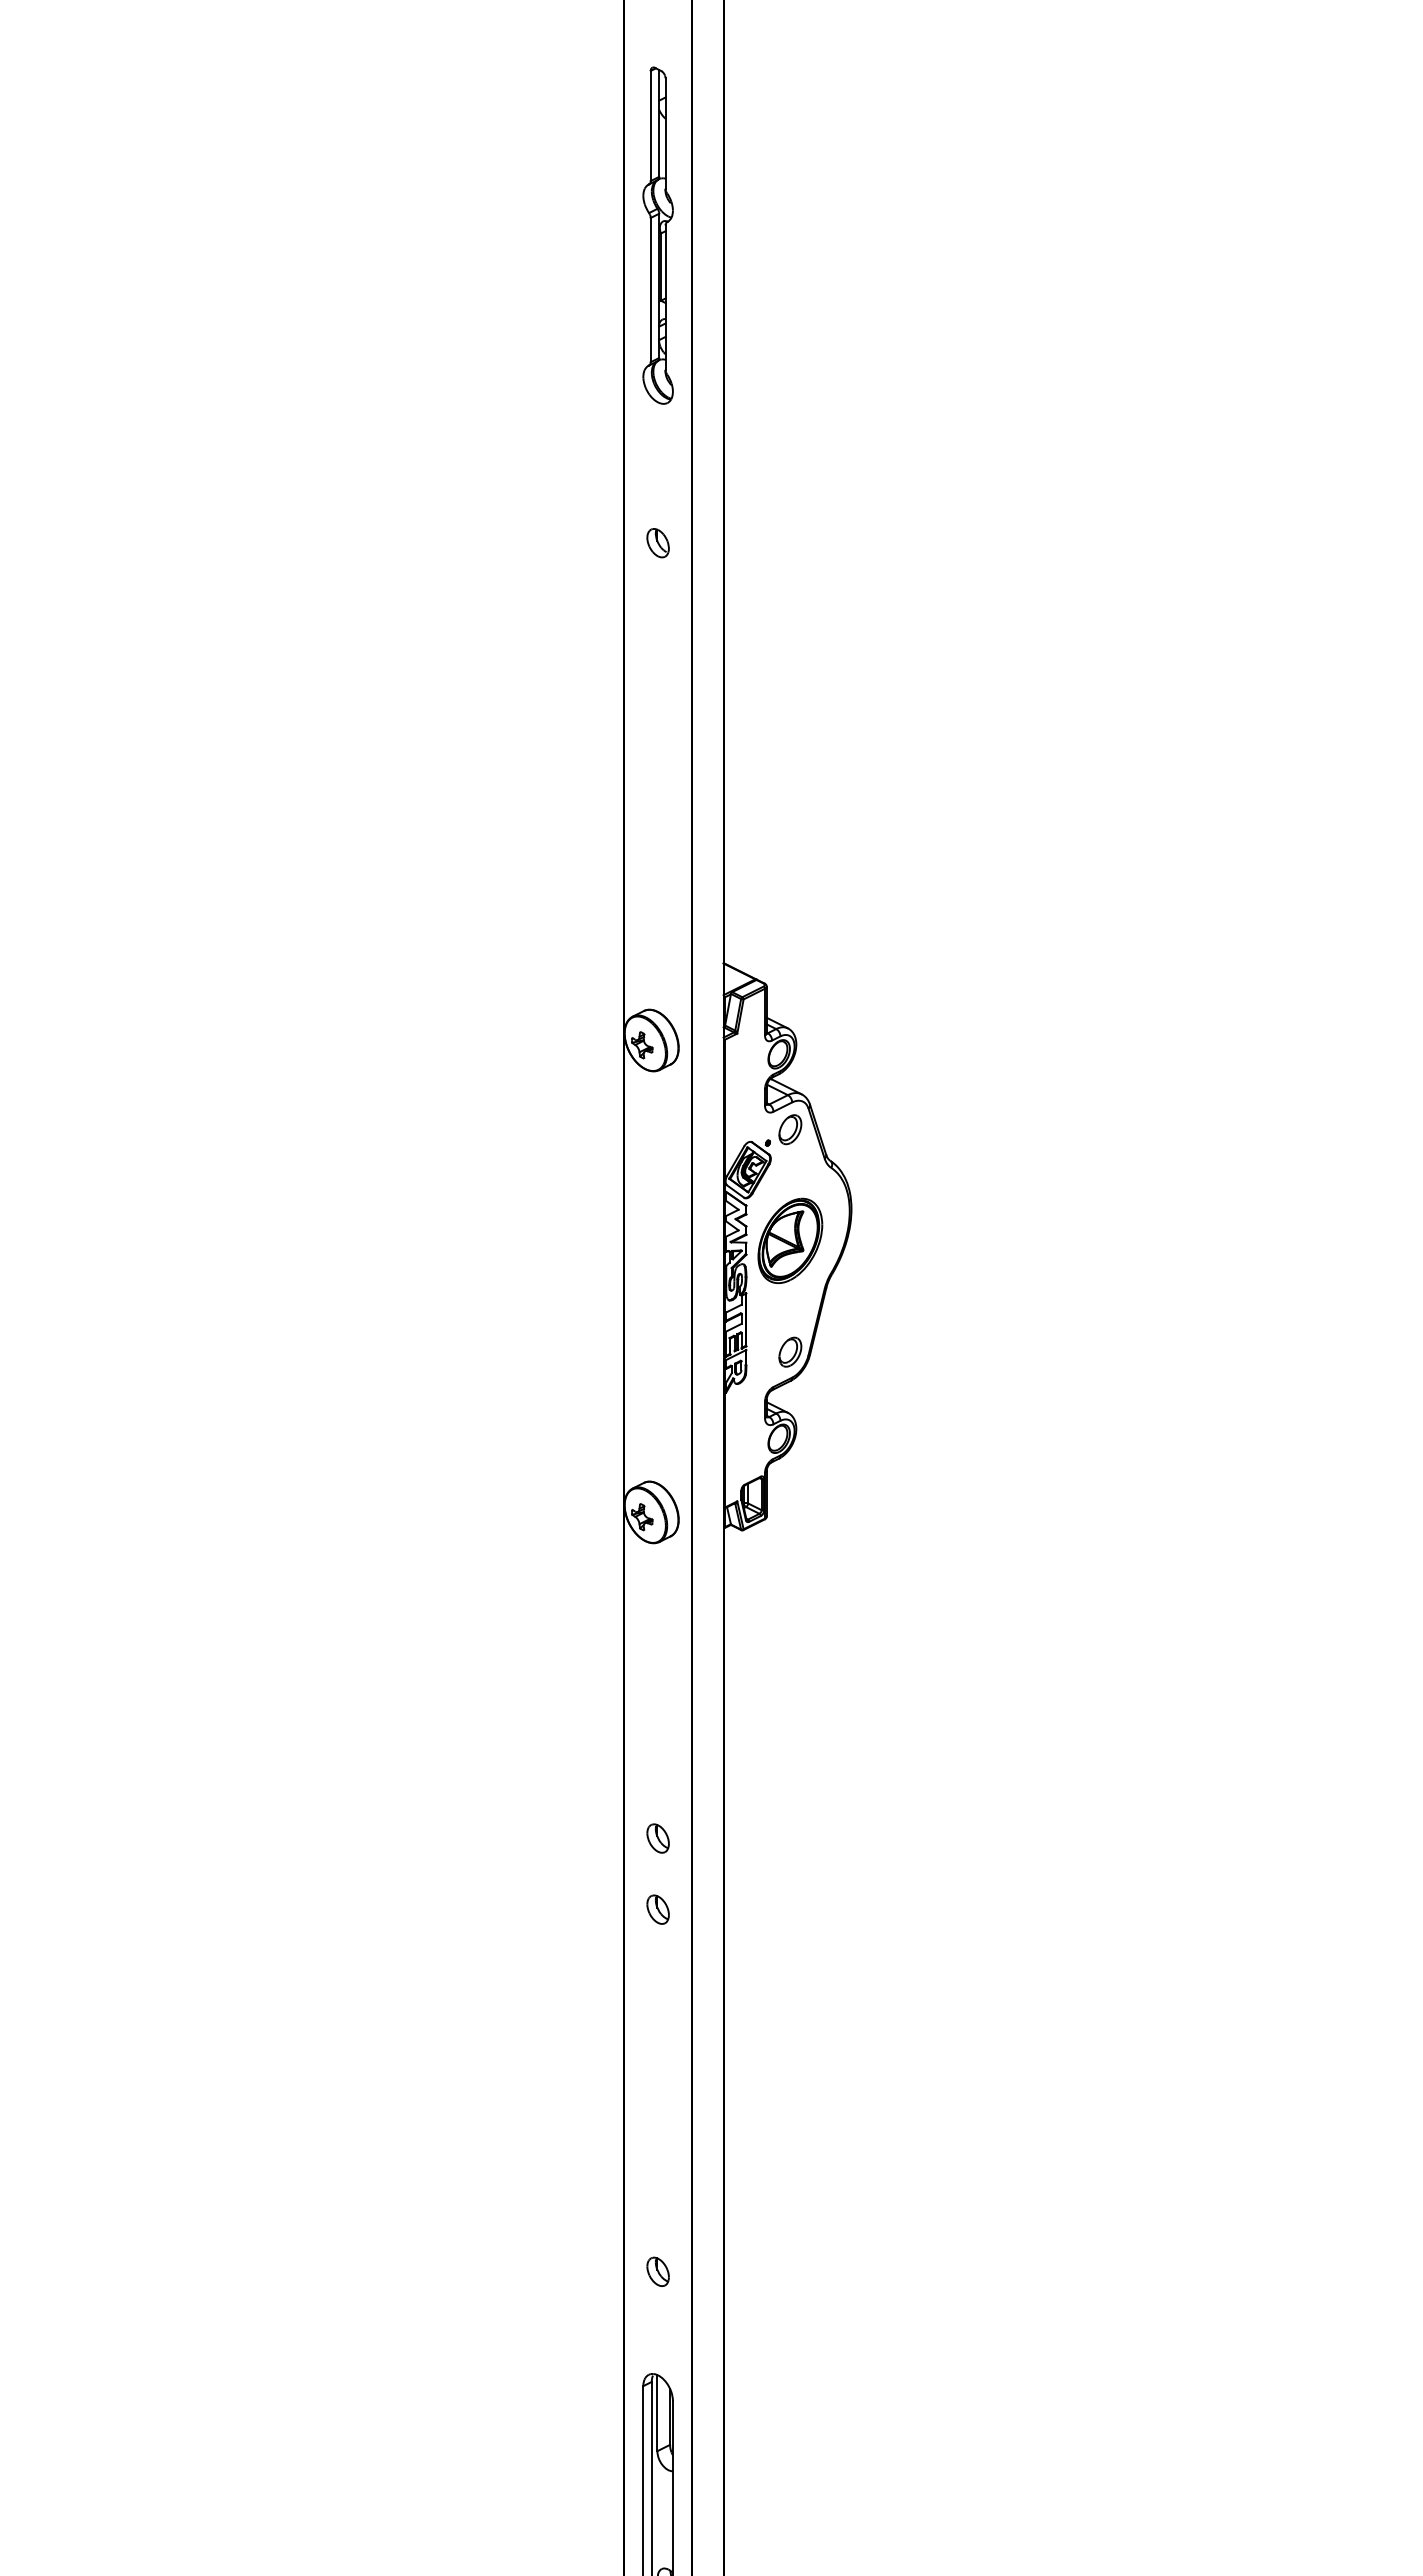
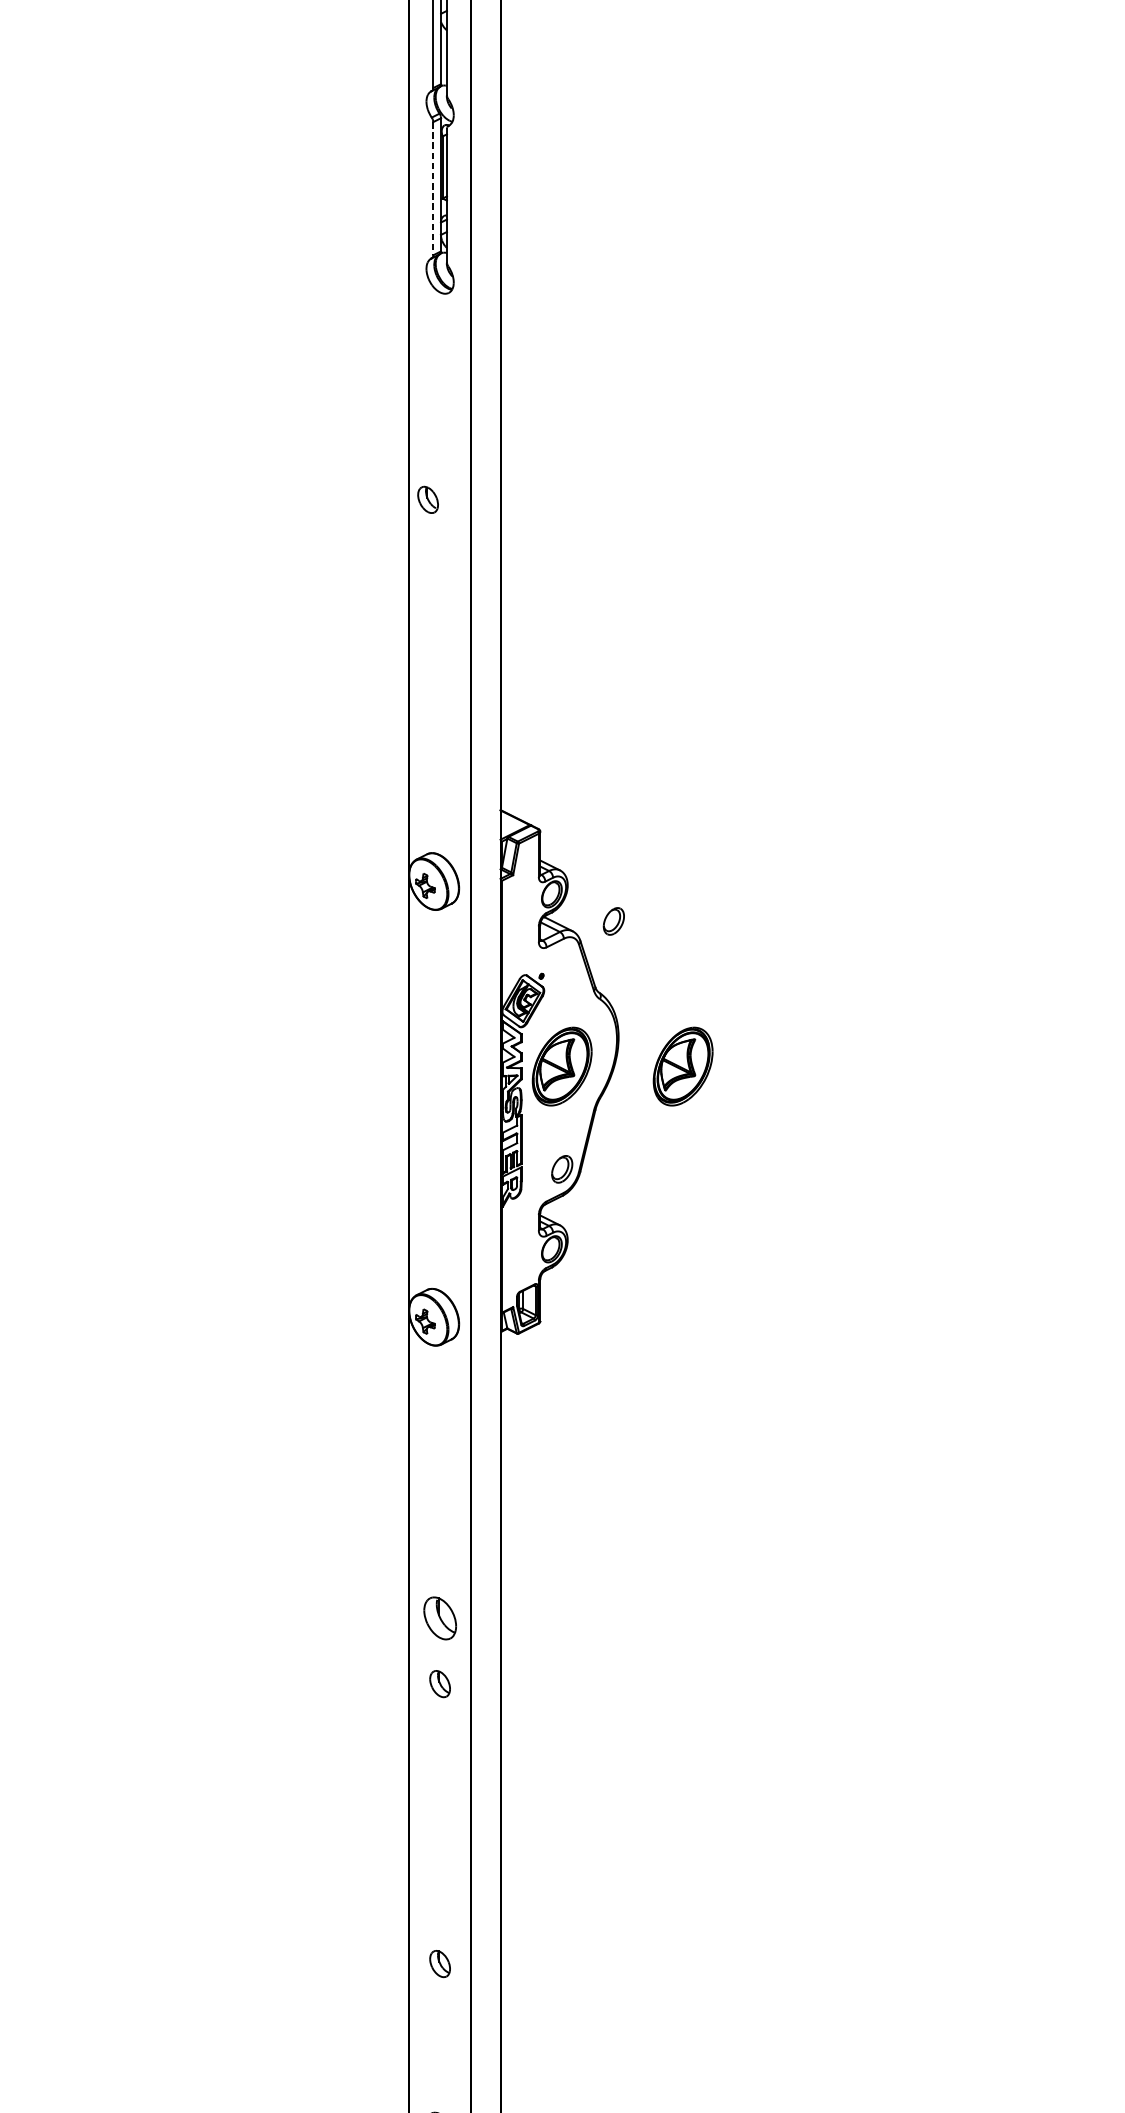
line: (650, 290) -> (433, 189), solid -> dashed
part: (657, 543) -> (427, 500), moved
part: (790, 1129) -> (614, 921), moved
part: (921, 1240) -> (683, 1066), added
part: (657, 1838) -> (439, 1618), size x1.6
part: (657, 2271) -> (439, 1963), moved

